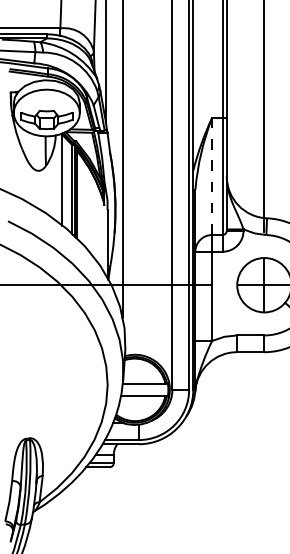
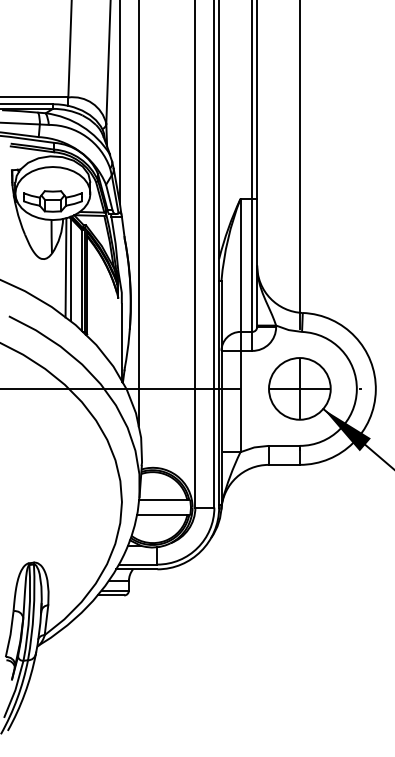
line: (212, 176) -> (240, 265), dashed -> solid
line: (57, 178) -> (65, 267), added

